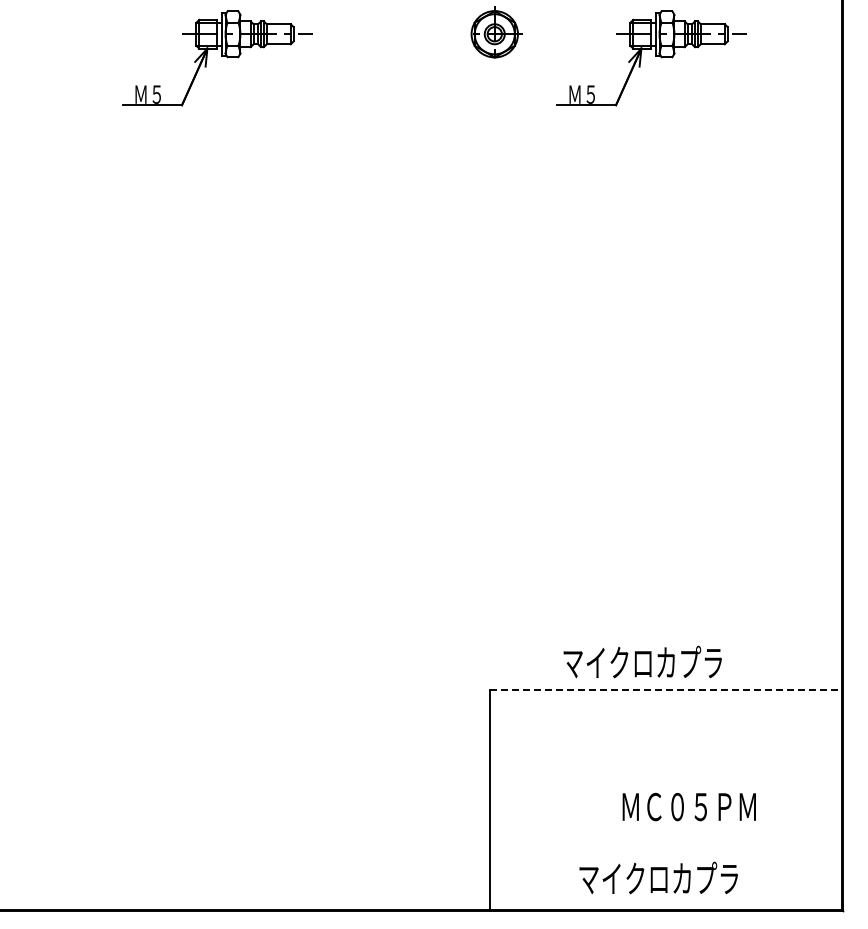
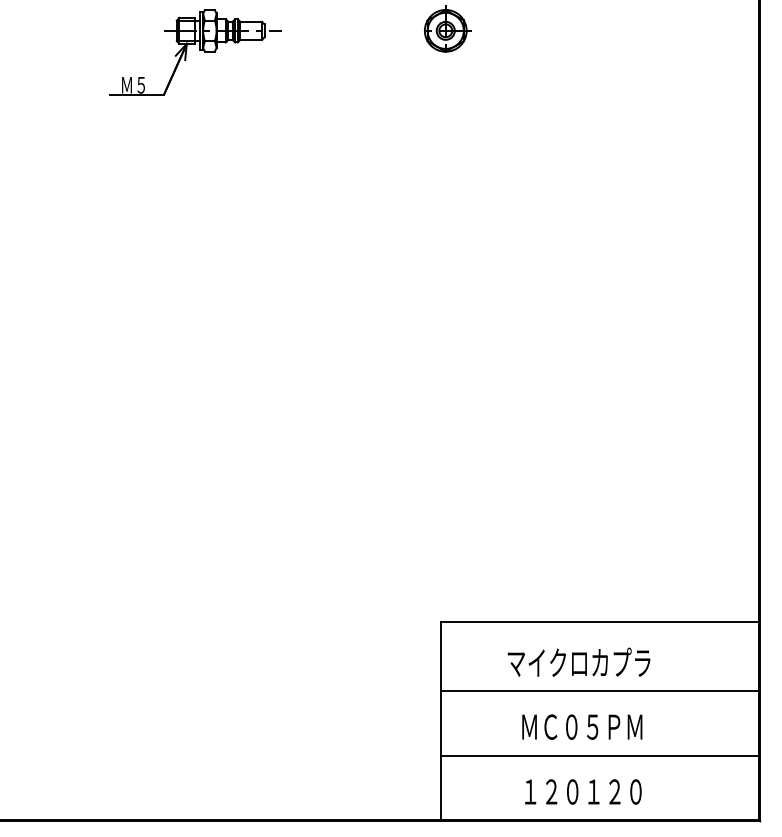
part: (651, 58) -> (586, 52), removed
text: (642, 661) -> (578, 661), moved
line: (666, 689) -> (600, 621), dashed -> solid
line: (666, 767) -> (600, 691), added
text: (688, 806) -> (581, 726), moved
line: (666, 838) -> (600, 755), added
text: (658, 877) -> (593, 790), マイクロカプラ -> １２０１２０

